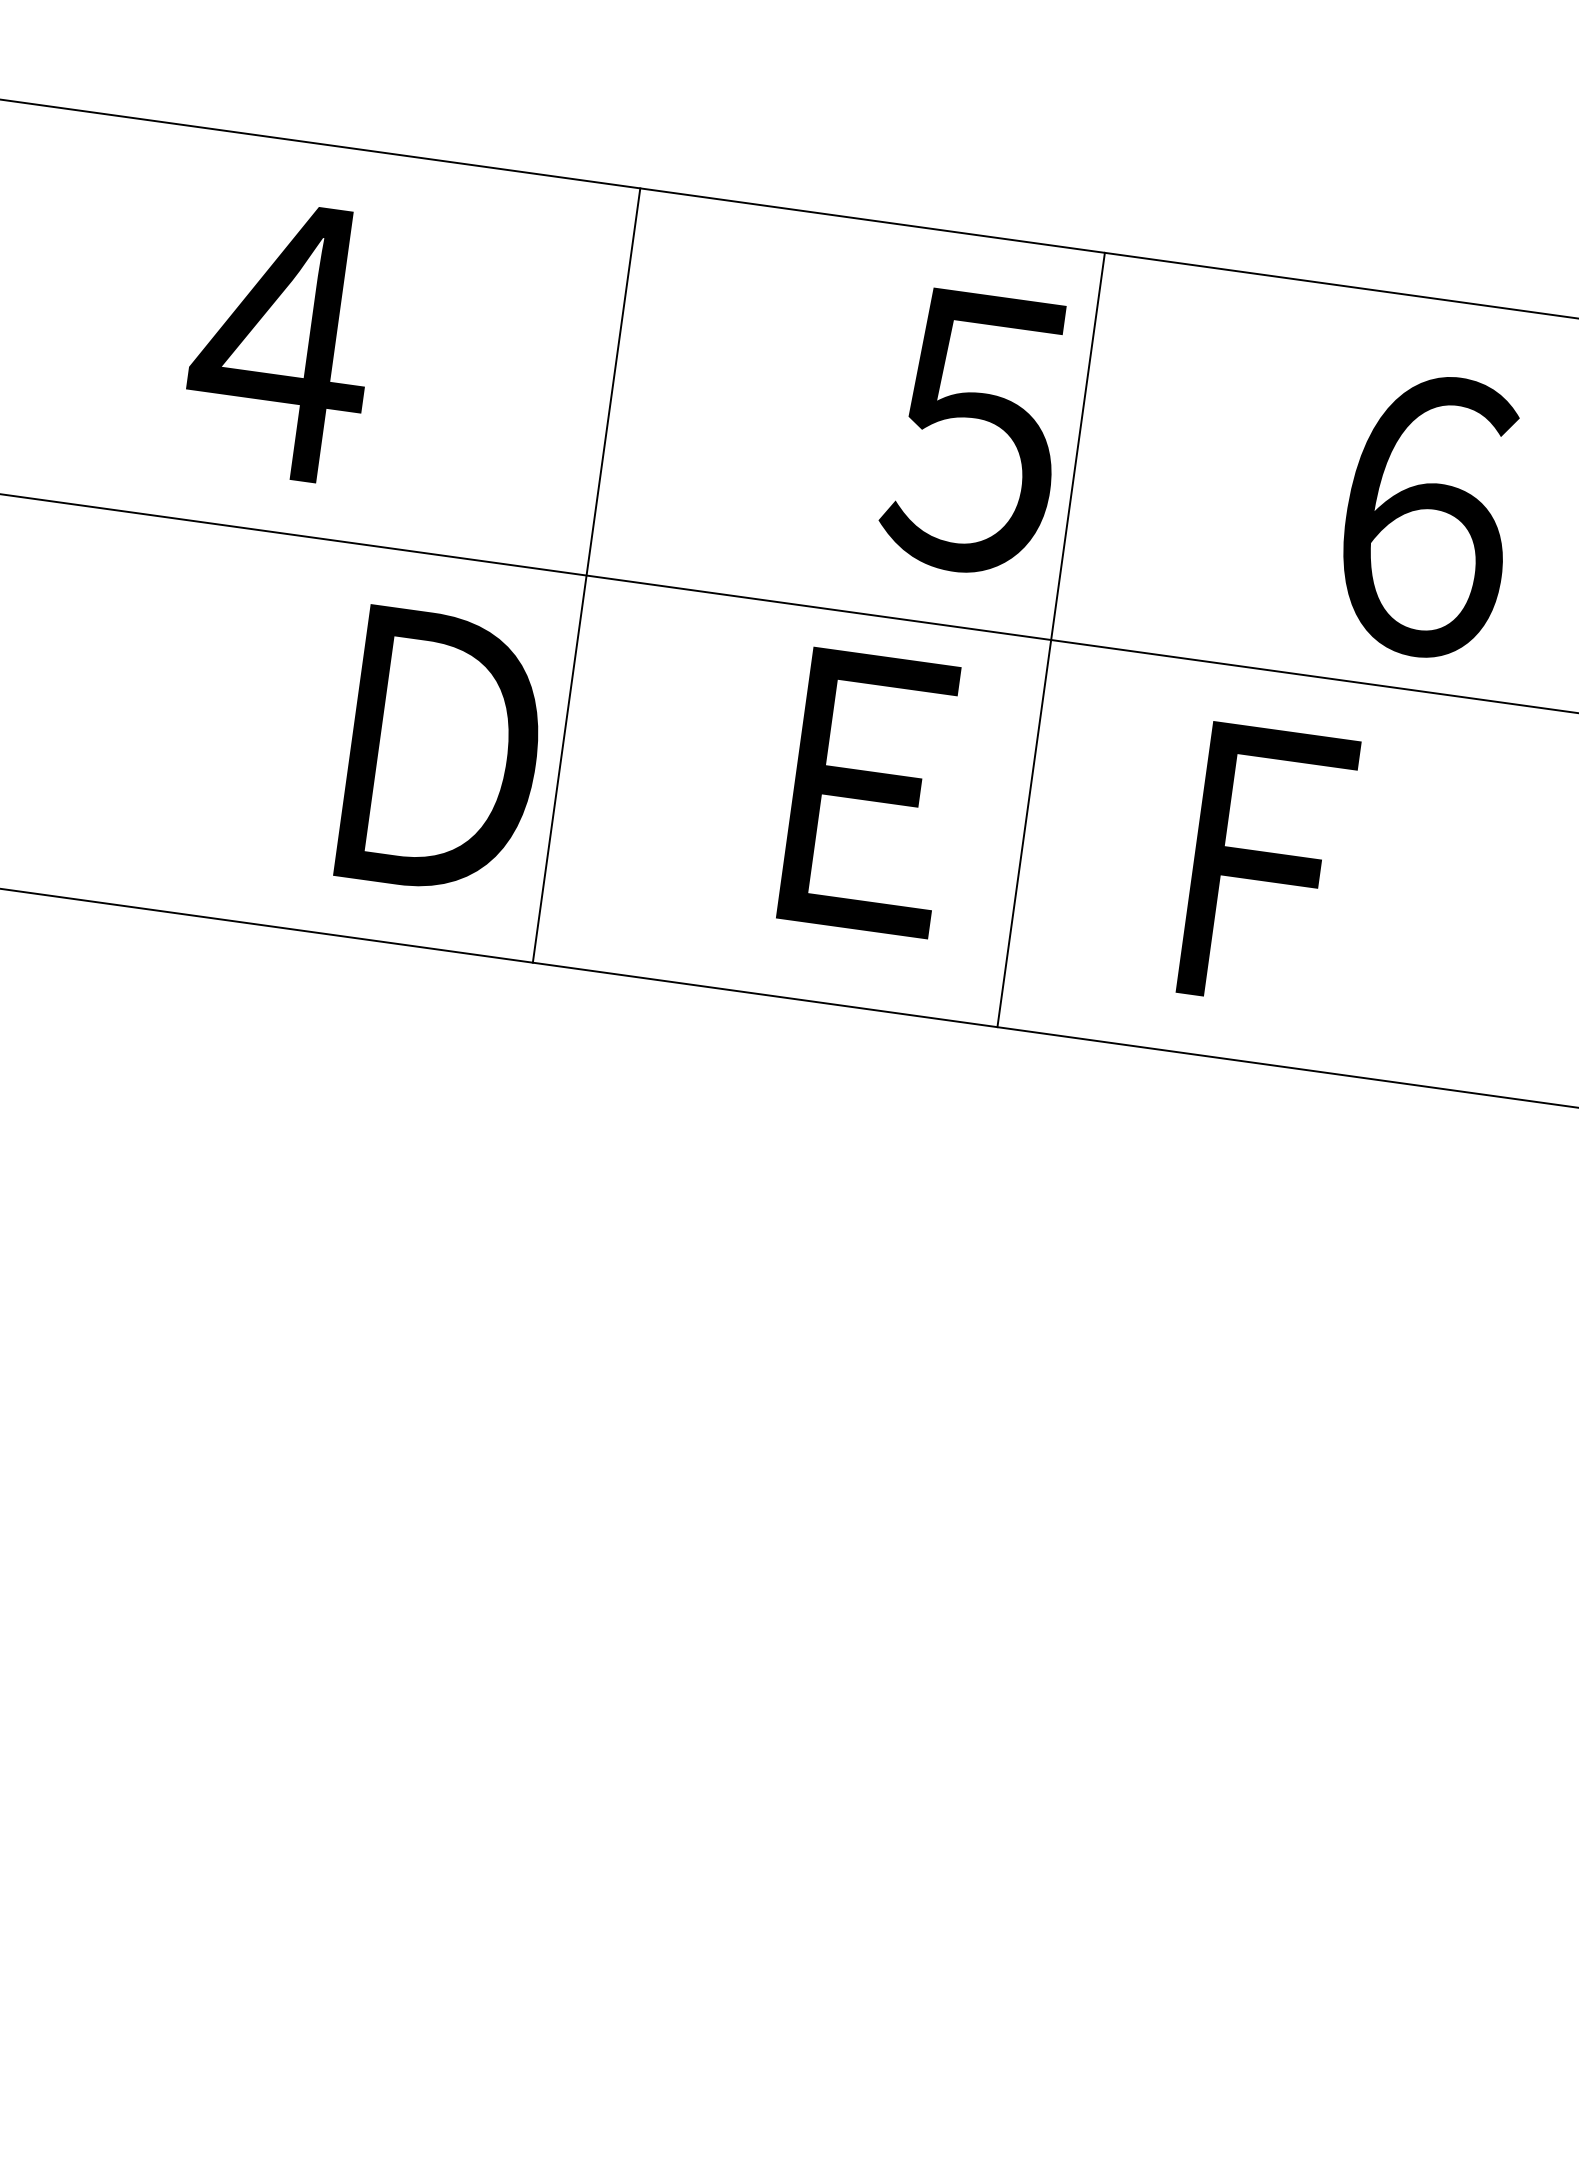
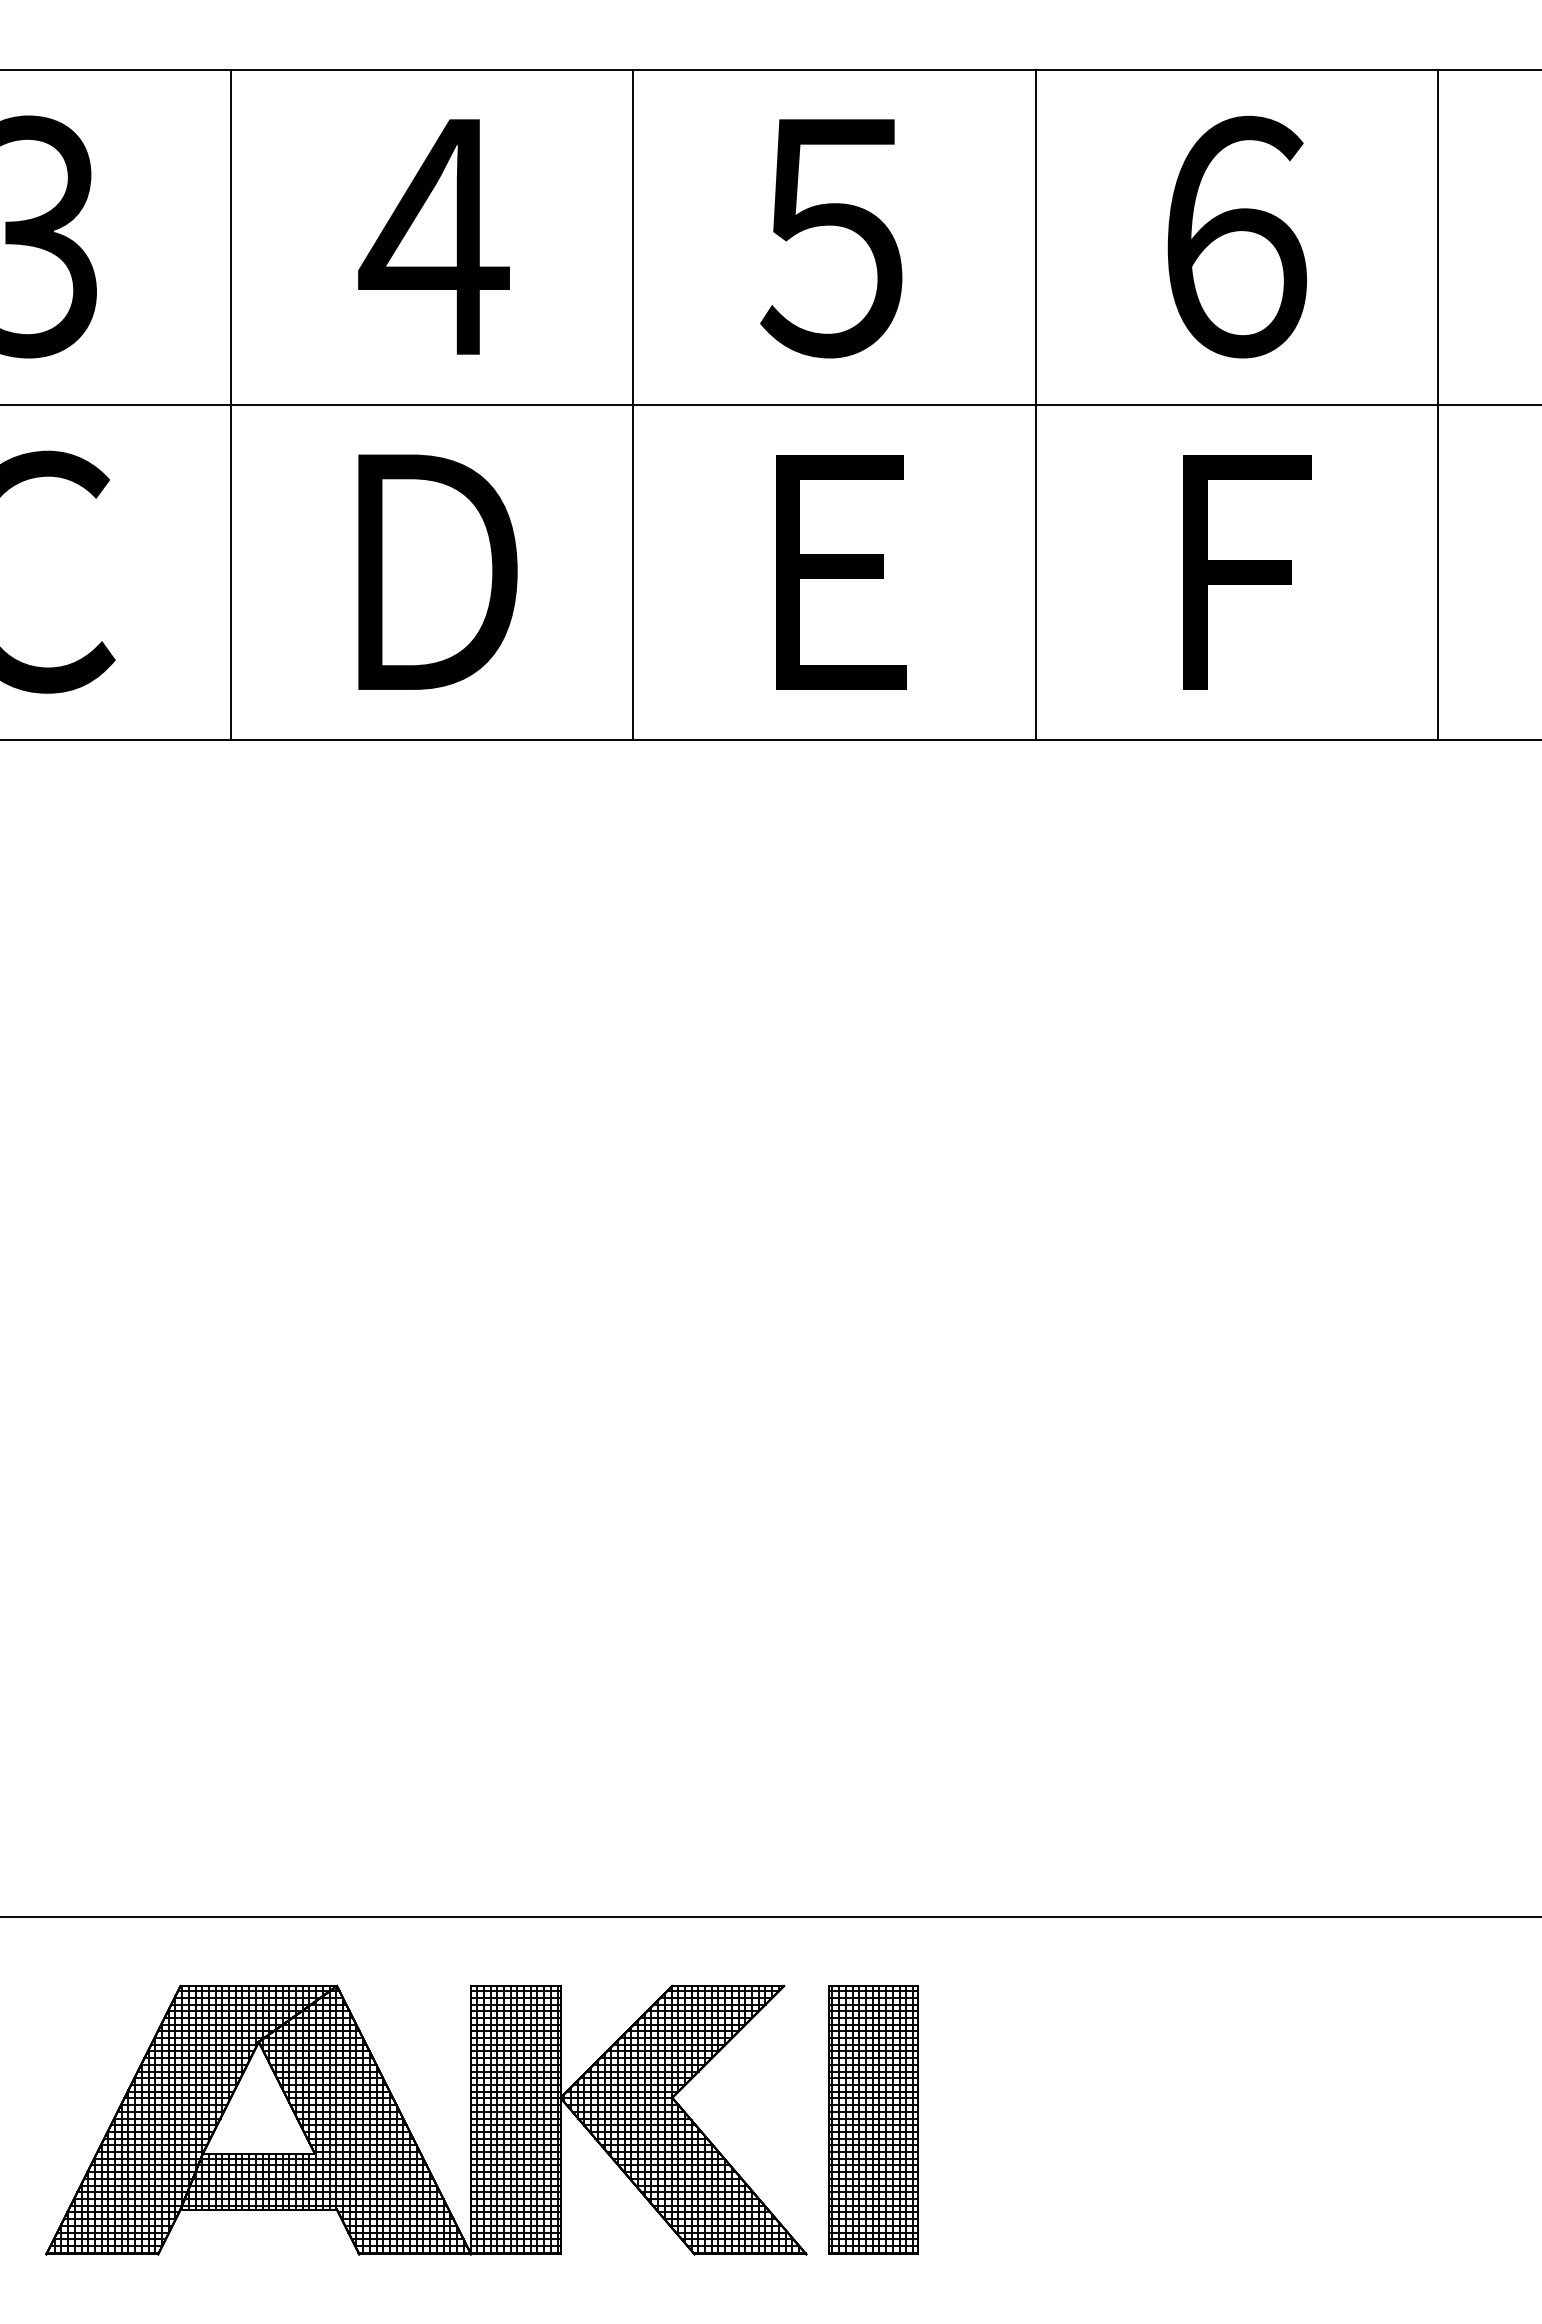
text: (281, 339) -> (433, 236), moved
text: (974, 433) -> (831, 238), moved
line: (122, 510) -> (231, 404), added
text: (1427, 515) -> (1236, 236), moved
line: (1516, 704) -> (1438, 404), added
text: (443, 751) -> (437, 571), moved
text: (870, 793) -> (841, 572), moved

